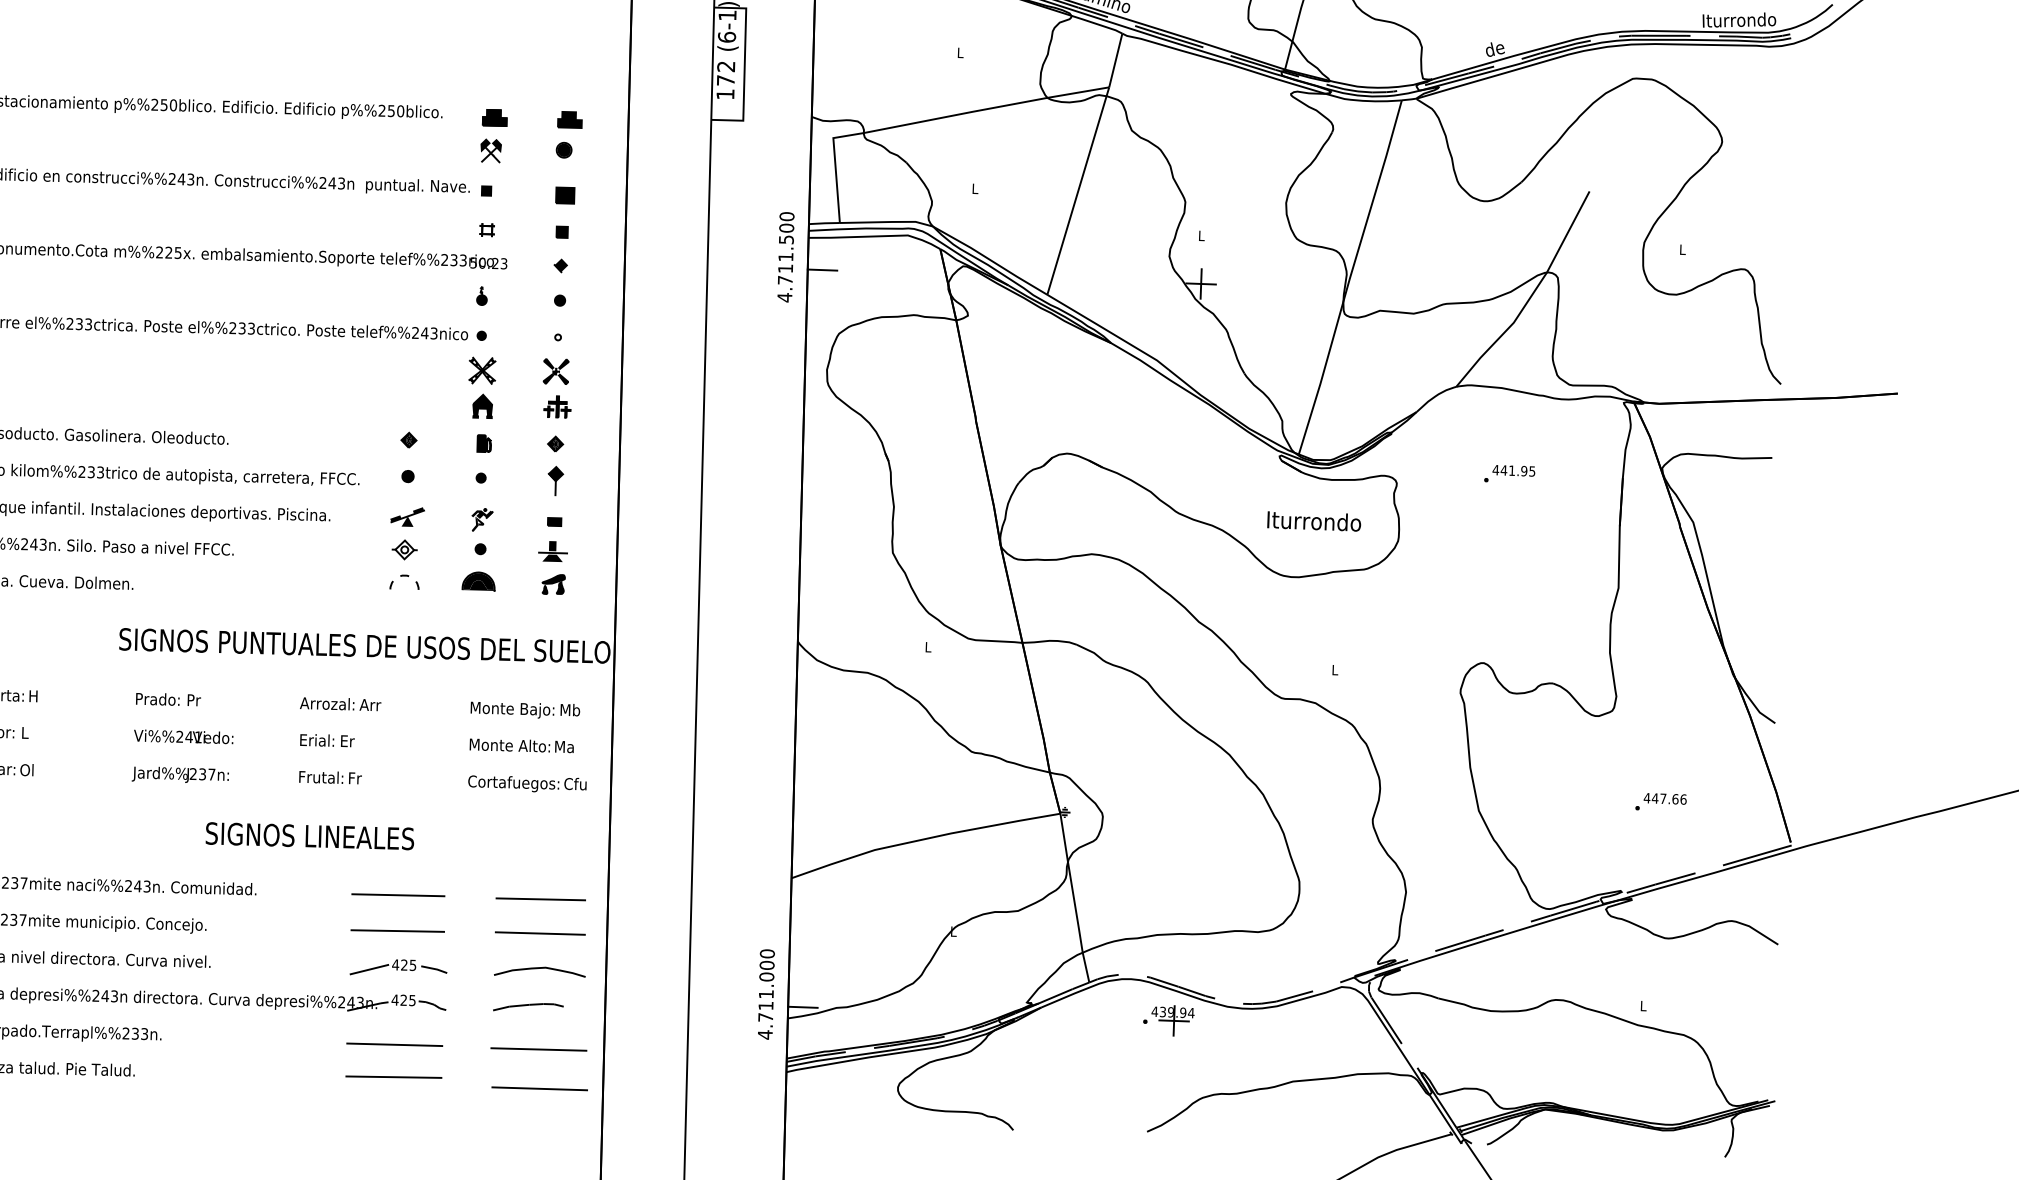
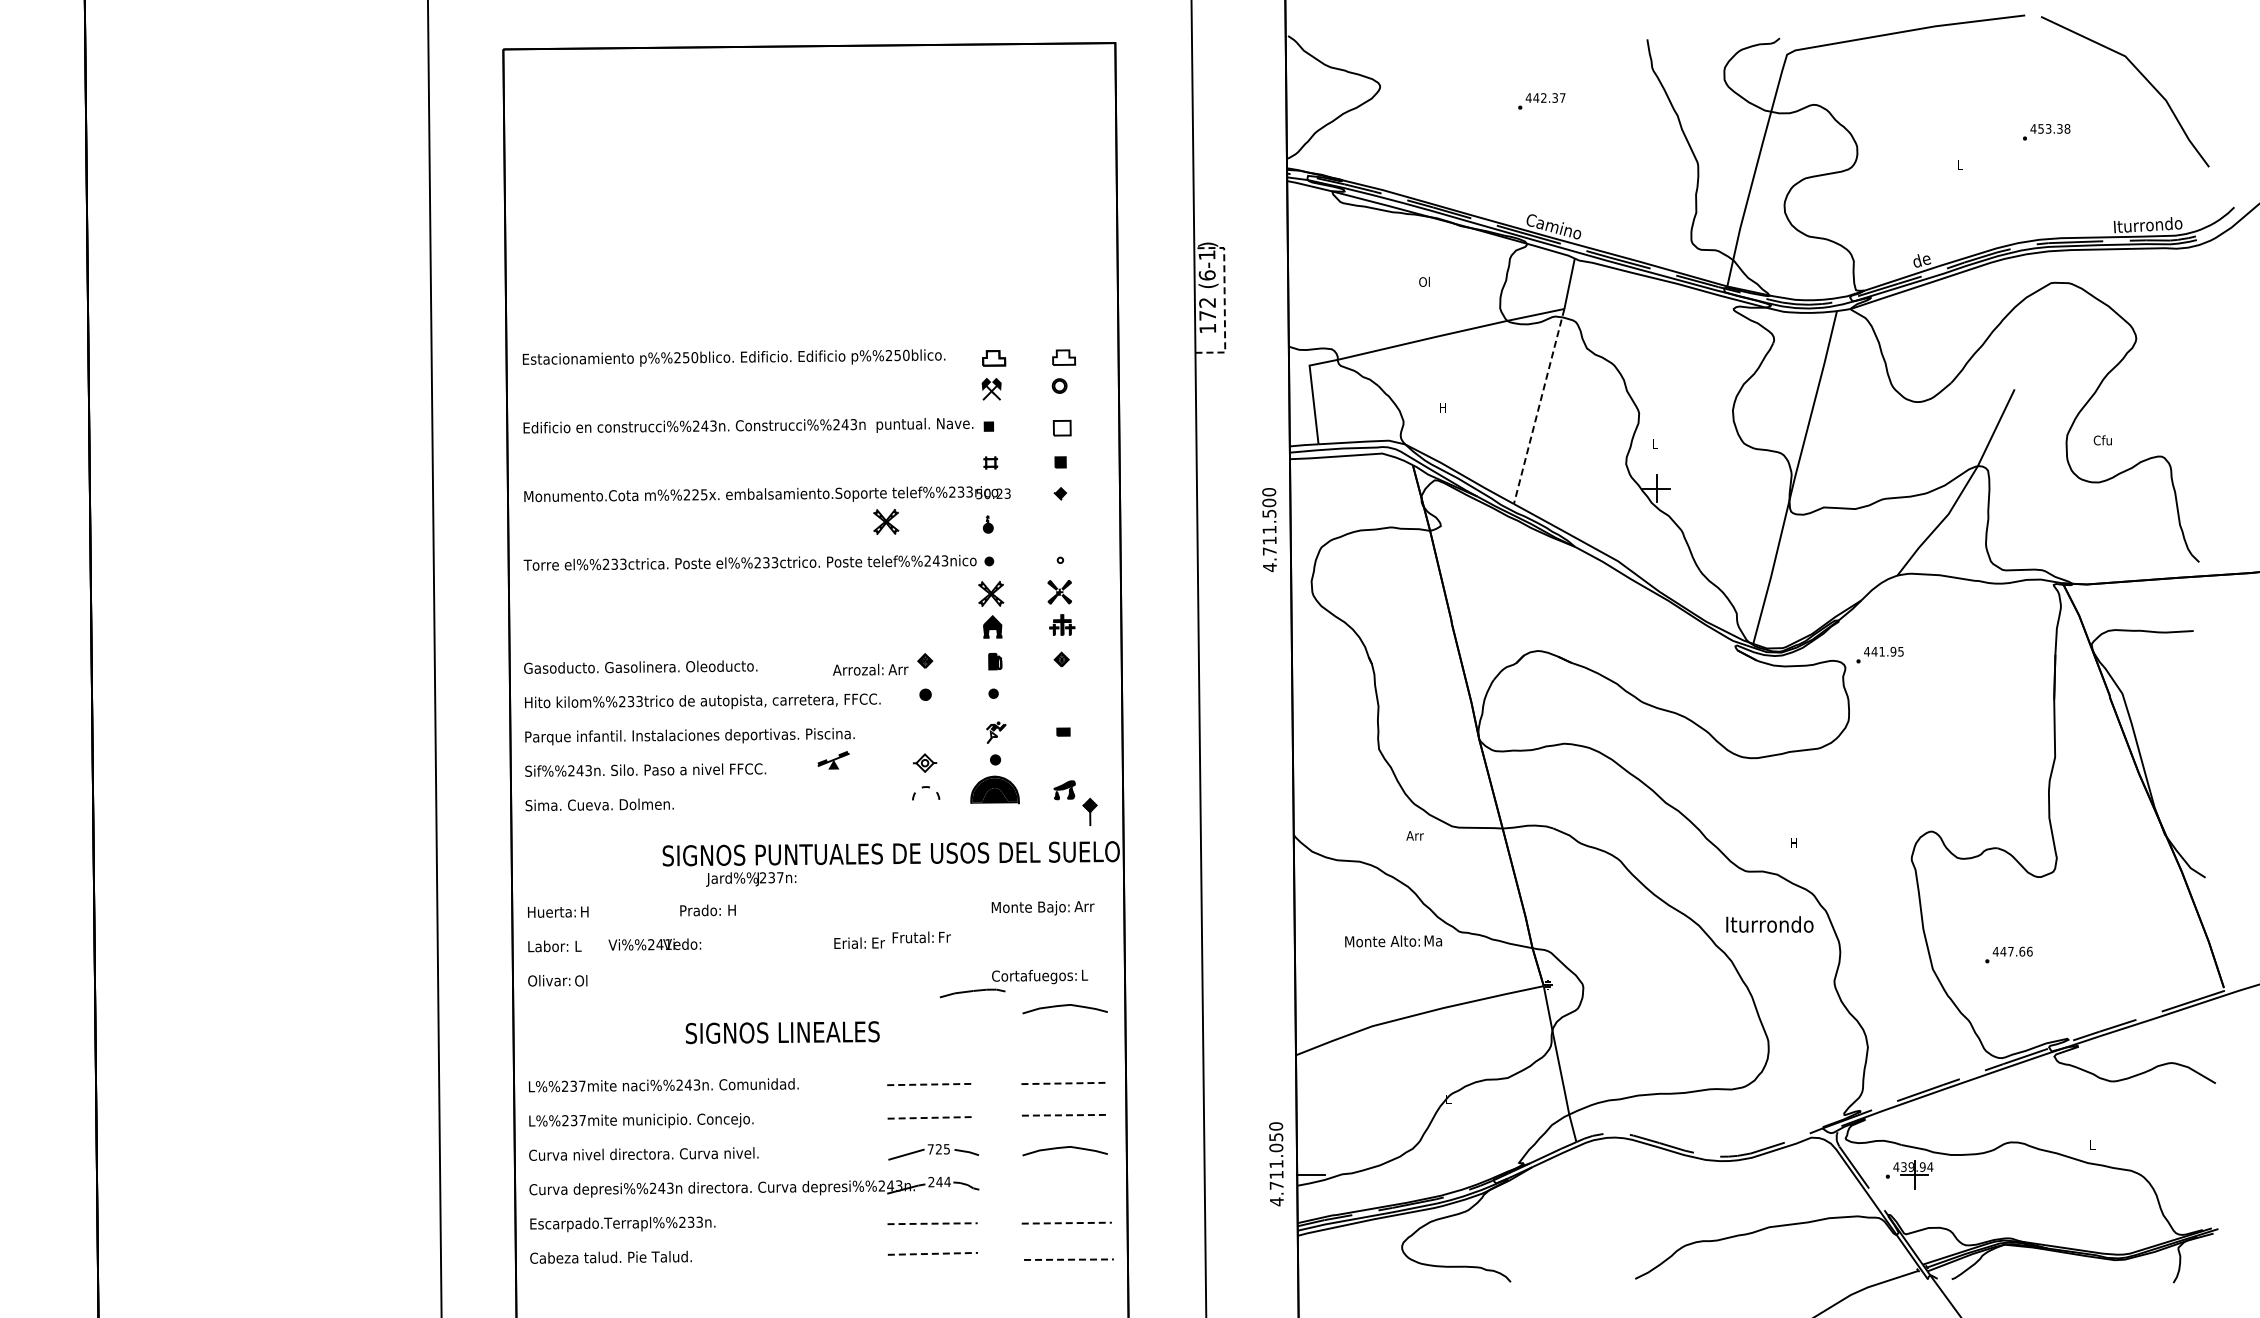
text: (960, 52) -> (1424, 281), L -> Ol
line: (744, 63) -> (1224, 299), solid -> dashed
fill: (495, 118) -> (994, 358), removed
fill: (570, 119) -> (1064, 357), removed
fill: (564, 149) -> (1059, 385), removed
text: (974, 188) -> (1442, 407), L -> H
line: (1078, 191) -> (1539, 406), solid -> dashed
fill: (564, 194) -> (1061, 427), removed
text: (1681, 249) -> (2102, 440), L -> Cfu
text: (785, 257) -> (1269, 530), moved
line: (821, 269) -> (1303, 488), removed
part: (372, 288) -> (886, 521), added
fill: (559, 300) -> (1060, 525), removed
text: (1509, 473) -> (1879, 654), moved
part: (555, 480) -> (1089, 811), moved
part: (407, 517) -> (833, 760), moved
text: (1313, 521) -> (1769, 924), moved
part: (552, 551) -> (1062, 759), removed
part: (478, 580) -> (994, 789), size x1.6
text: (927, 646) -> (1414, 835), L -> Arr
text: (1334, 669) -> (1793, 842), L -> H
text: (194, 699) -> (734, 909), Pr -> H
text: (340, 703) -> (870, 669), moved
text: (570, 710) -> (1084, 906), Mb -> Arr
text: (183, 736) -> (654, 944), moved
text: (521, 745) -> (1393, 941), moved
text: (180, 775) -> (751, 879), moved
text: (330, 777) -> (921, 937), moved
text: (575, 783) -> (1091, 974), Cfu -> L
text: (1660, 801) -> (2008, 954), moved
curve: (544, 816) -> (1064, 1006), added
text: (309, 836) -> (782, 1032), moved
line: (397, 895) -> (930, 1084), solid -> dashed
line: (541, 899) -> (1064, 1083), solid -> dashed
line: (397, 930) -> (931, 1117), solid -> dashed
line: (540, 933) -> (1064, 1115), solid -> dashed
text: (395, 965) -> (930, 1149), 425 -> 725
text: (767, 965) -> (1276, 1137), 4.711.000 -> 4.711.050
text: (403, 999) -> (939, 1181), 425 -> 244
curve: (527, 1006) -> (971, 992), moved
part: (1168, 1020) -> (1909, 1174), moved
line: (395, 1044) -> (933, 1223), solid -> dashed
line: (539, 1049) -> (1067, 1223), solid -> dashed
line: (394, 1076) -> (933, 1253), solid -> dashed
line: (539, 1088) -> (1068, 1259), solid -> dashed

